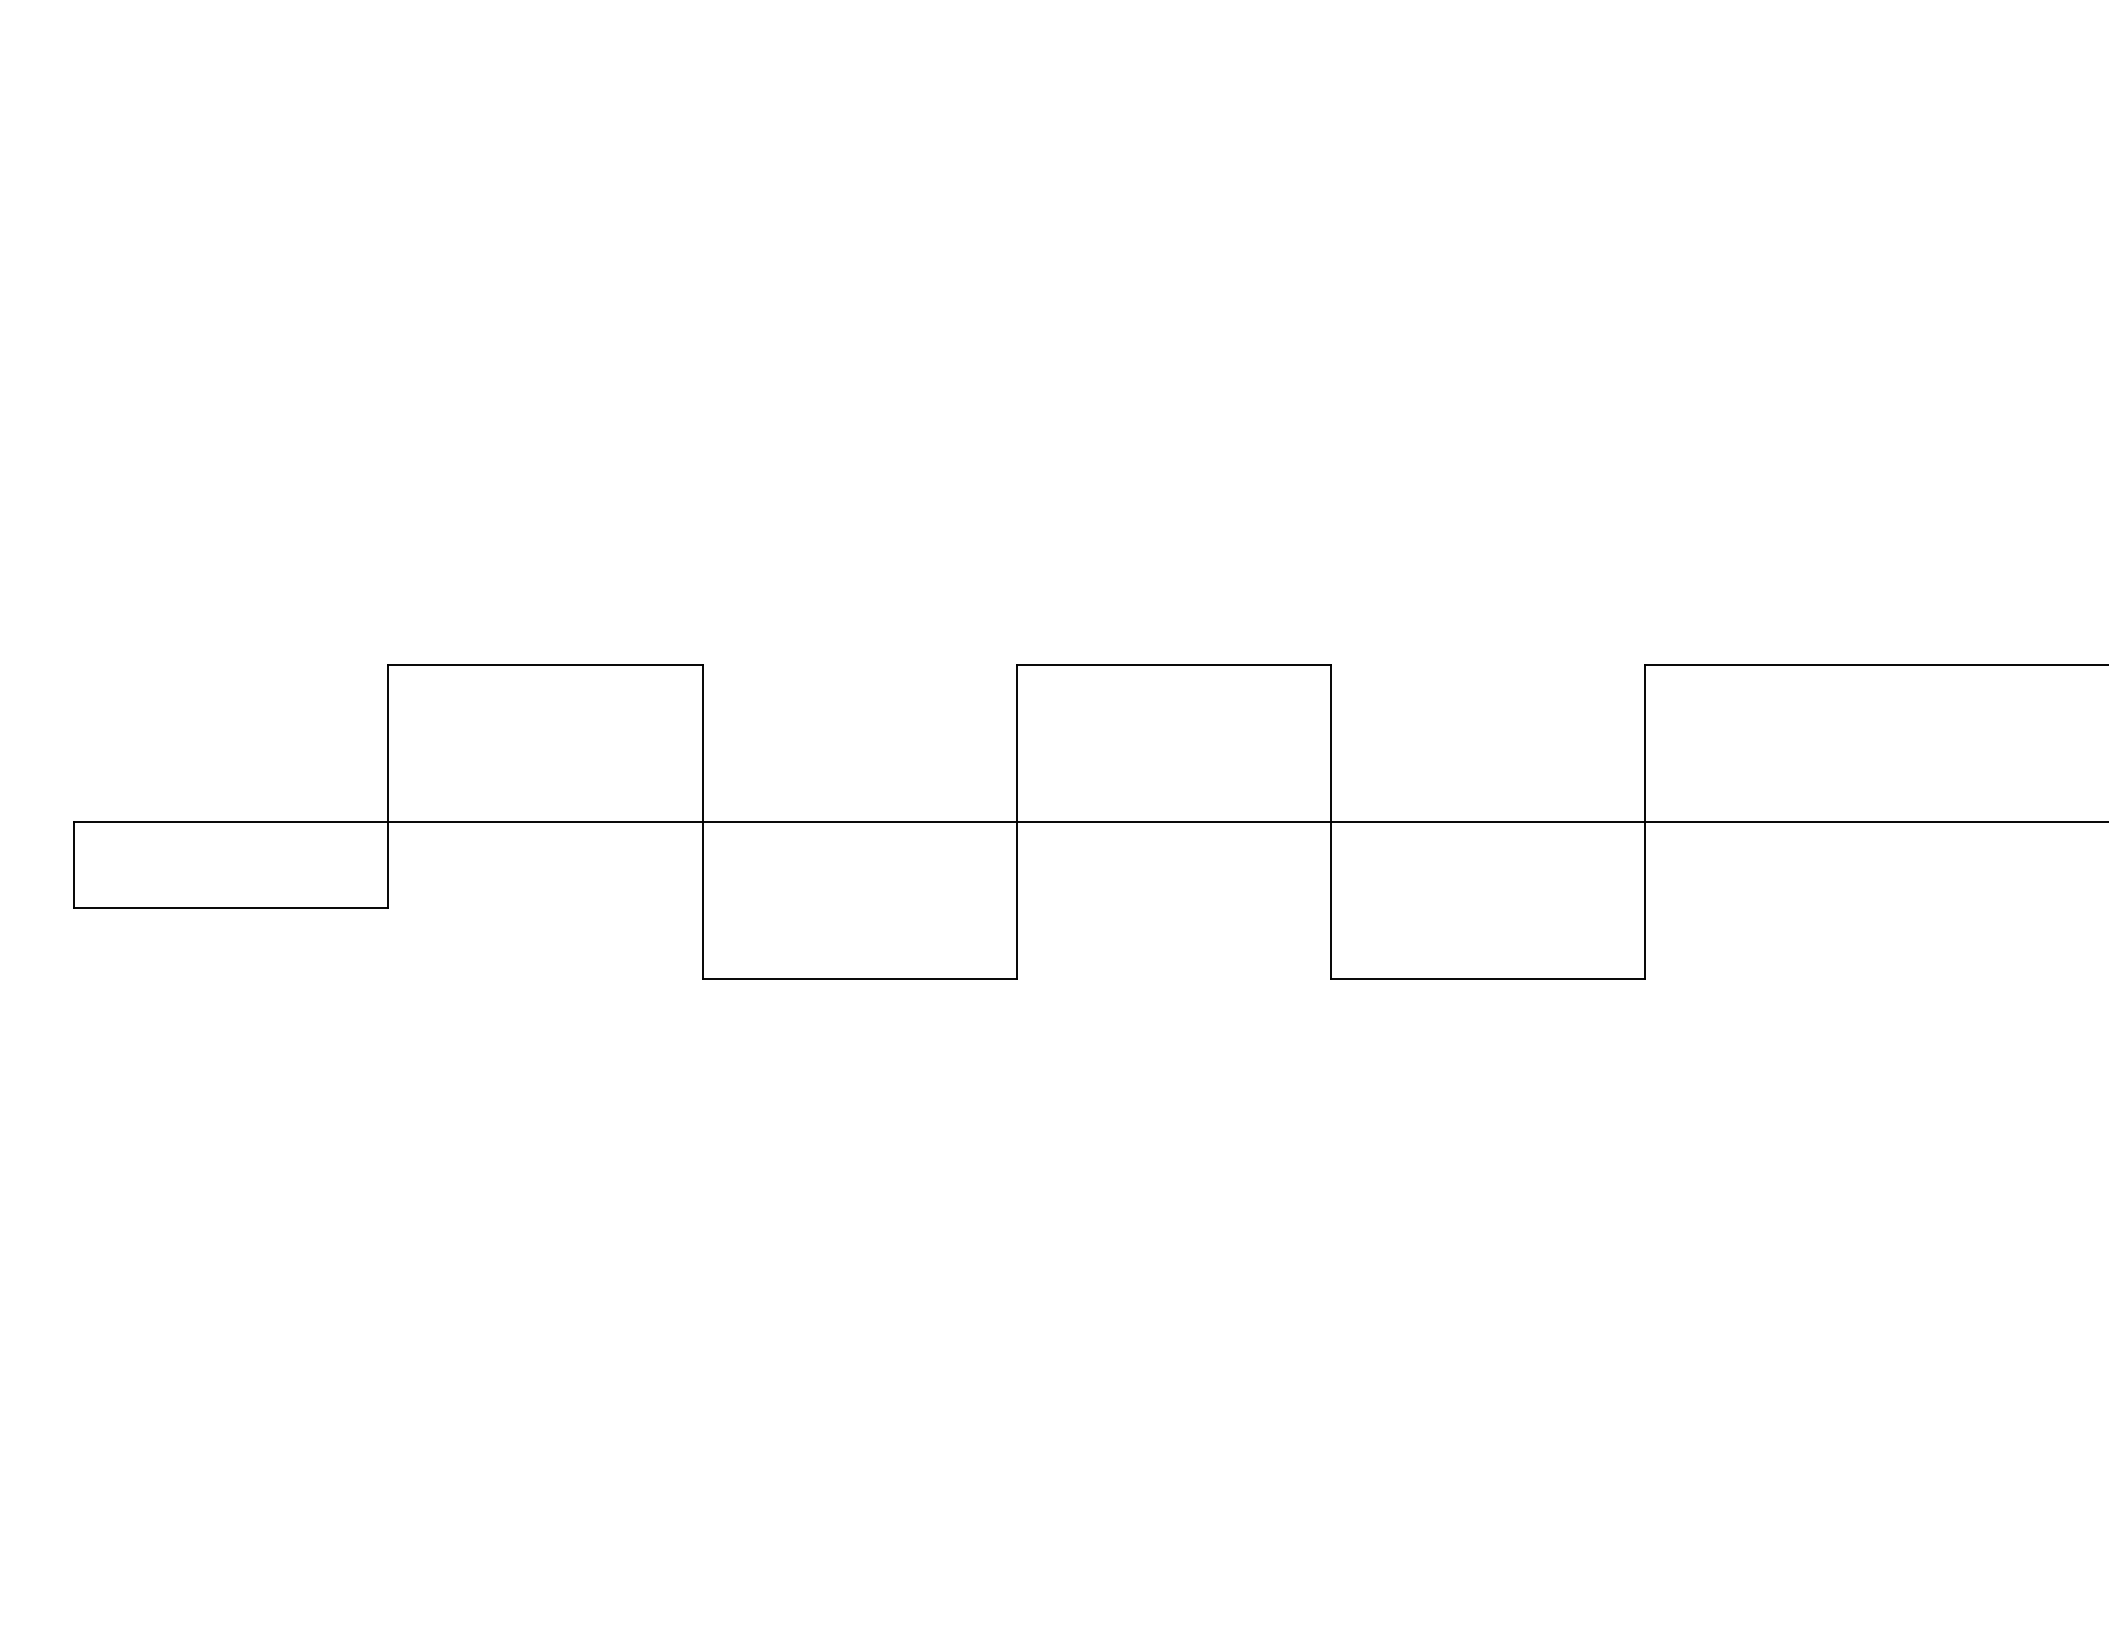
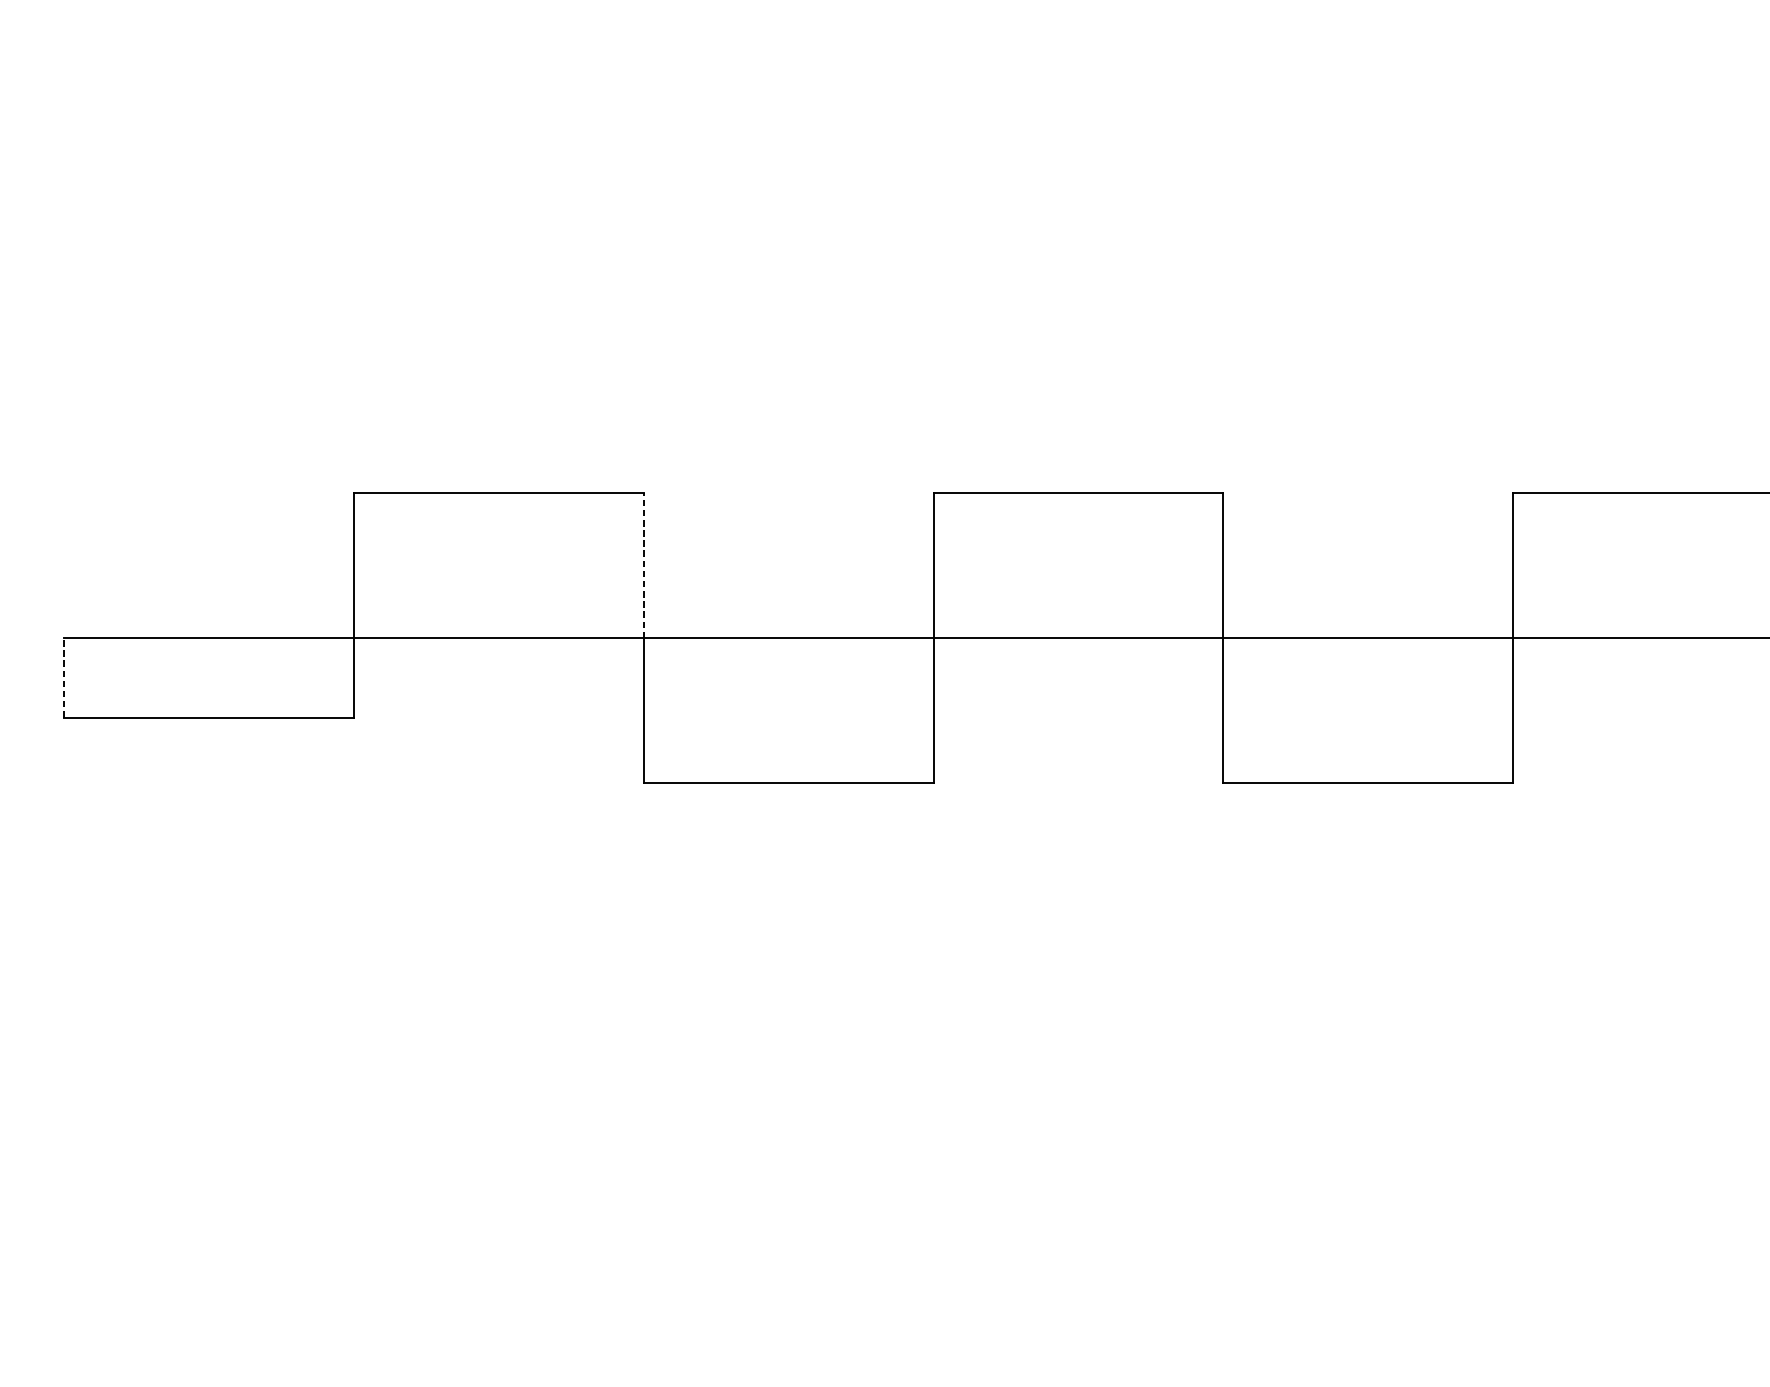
line: (702, 743) -> (643, 565), solid -> dashed
line: (74, 864) -> (64, 677), solid -> dashed

